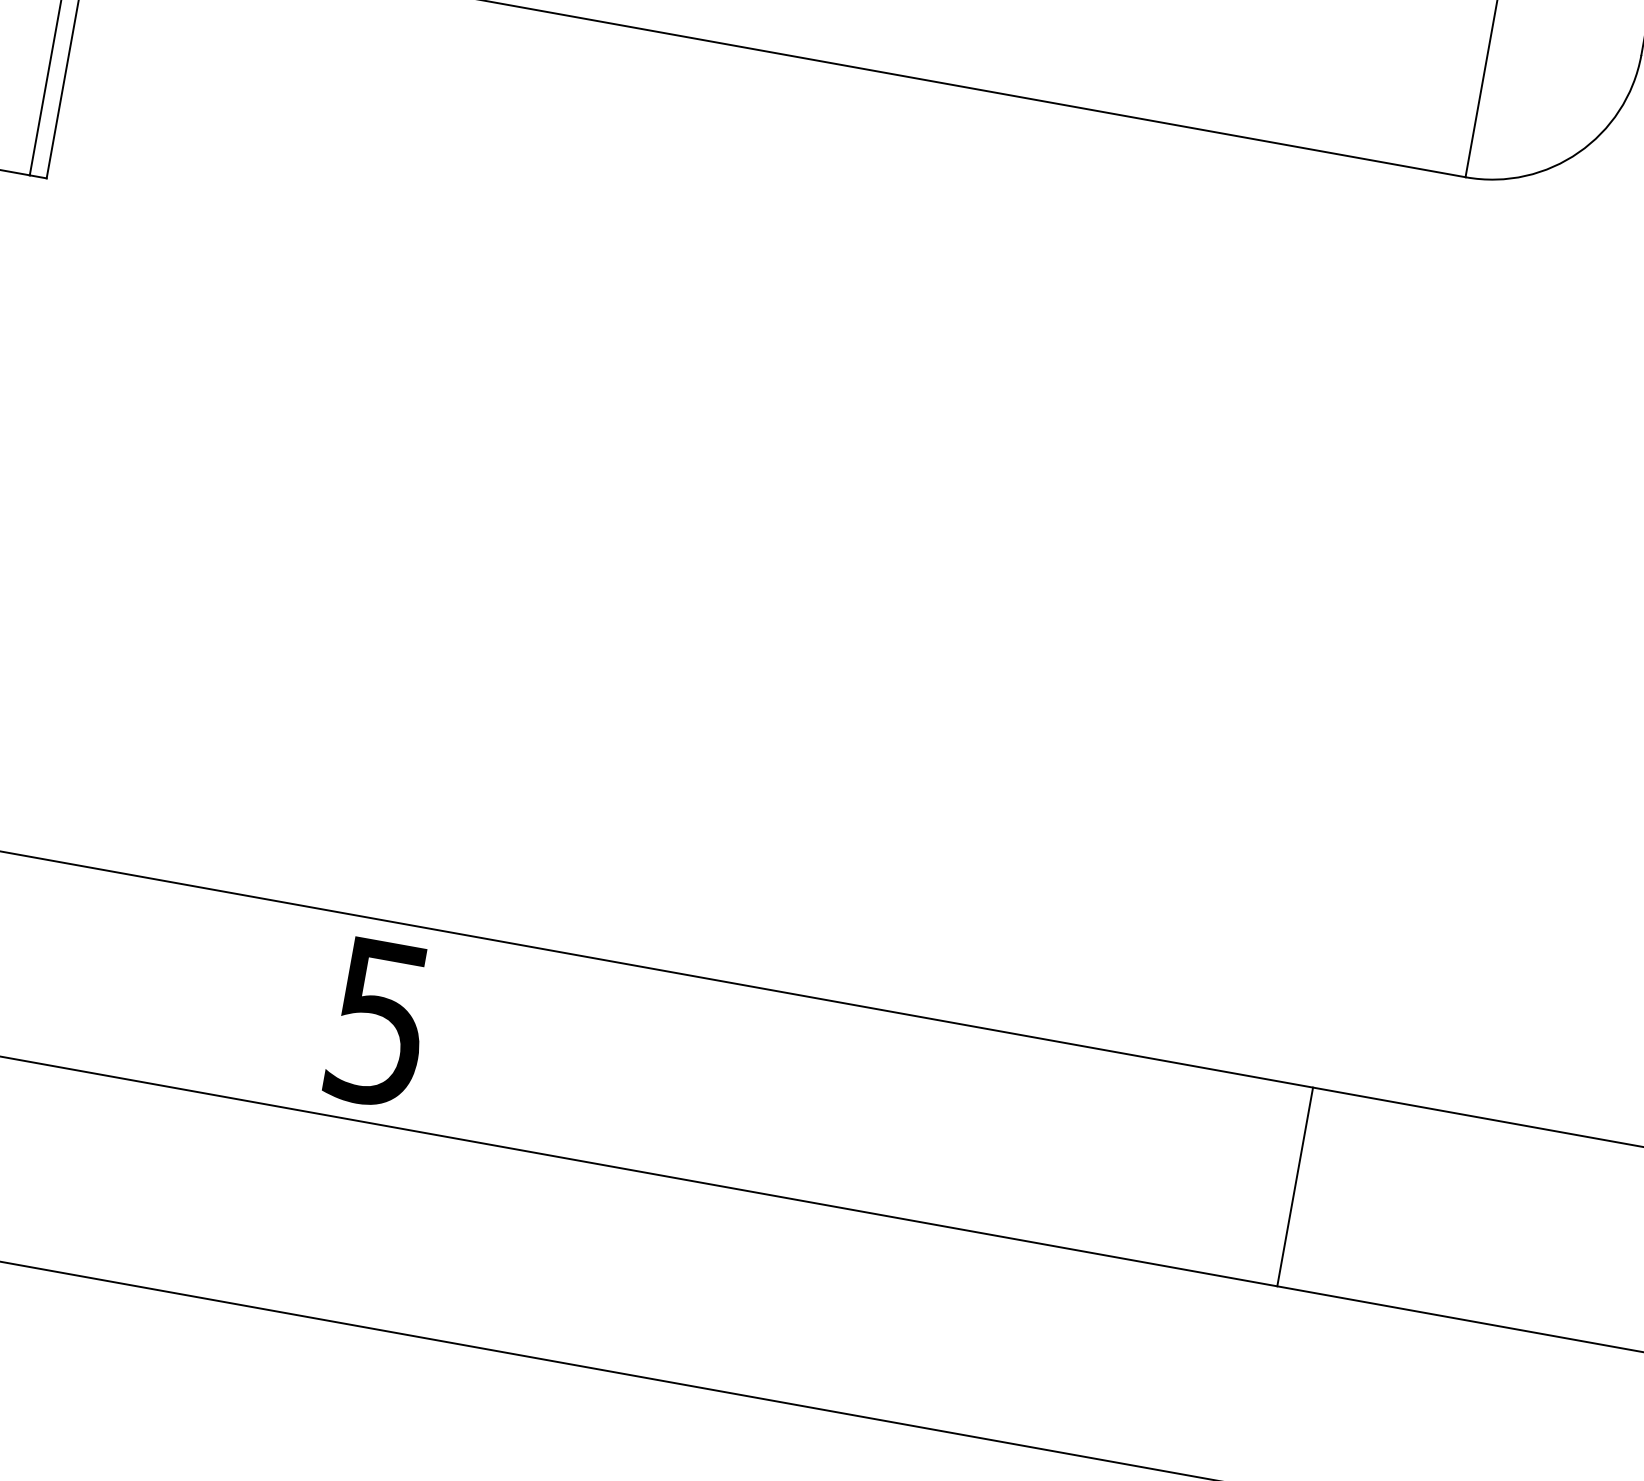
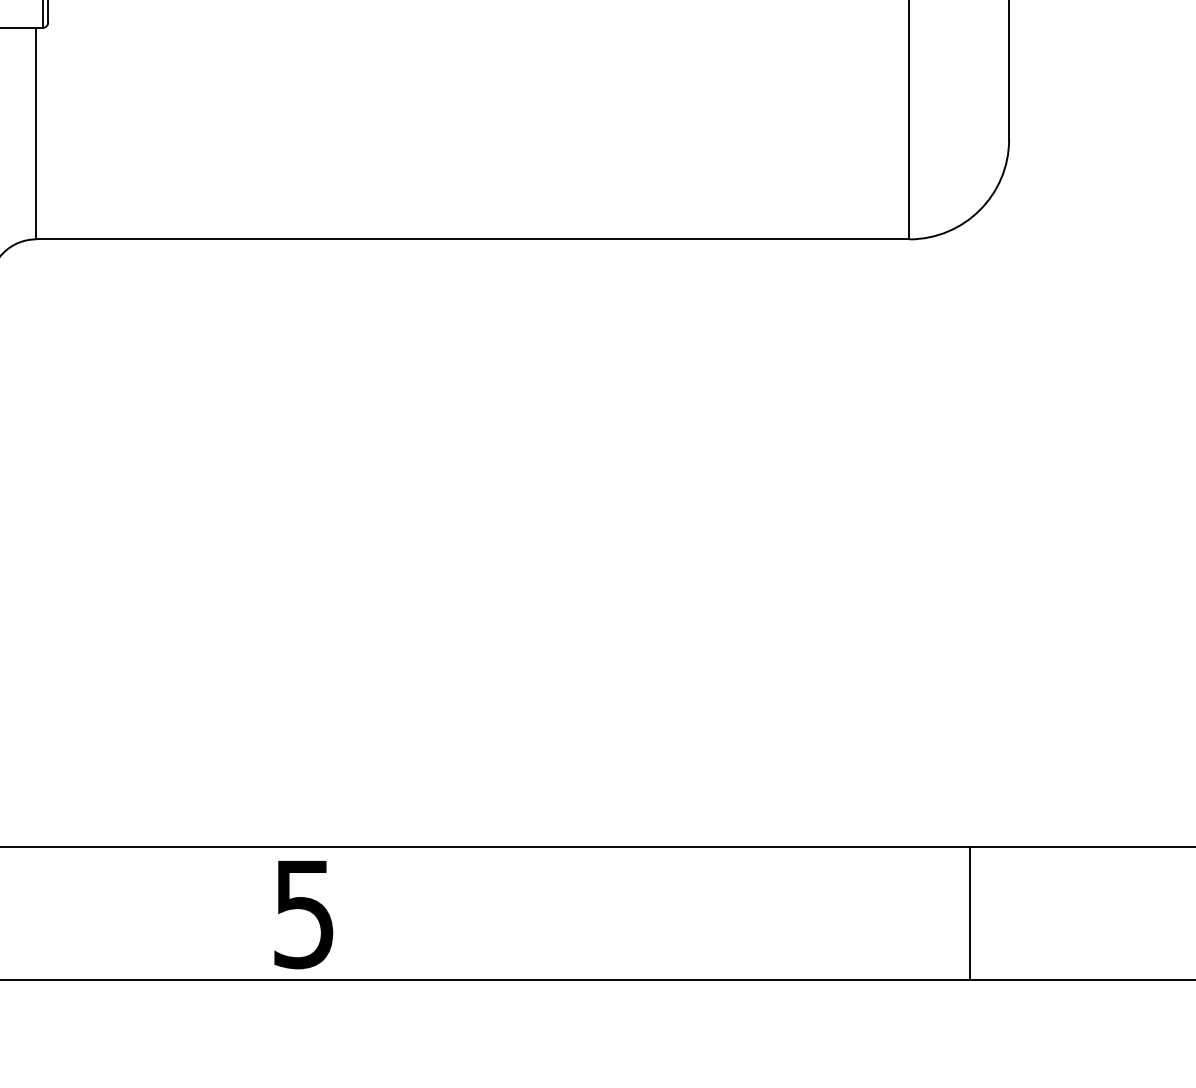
line: (1294, 1186) -> (969, 913), moved

